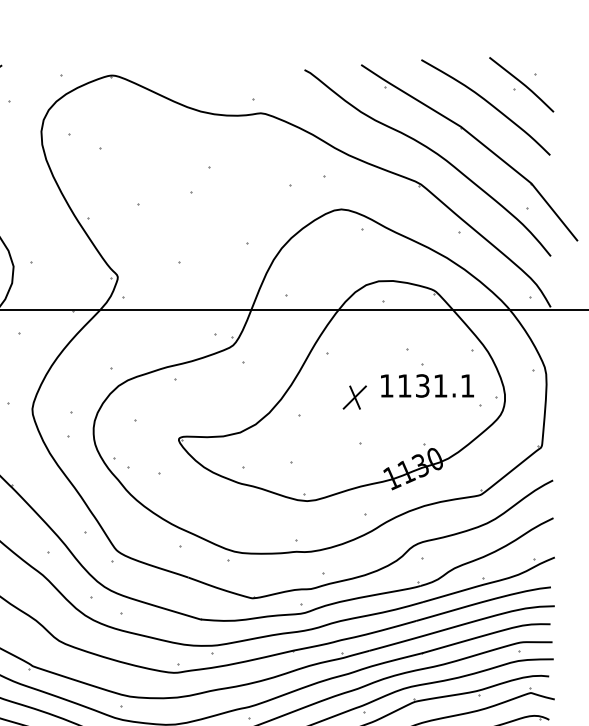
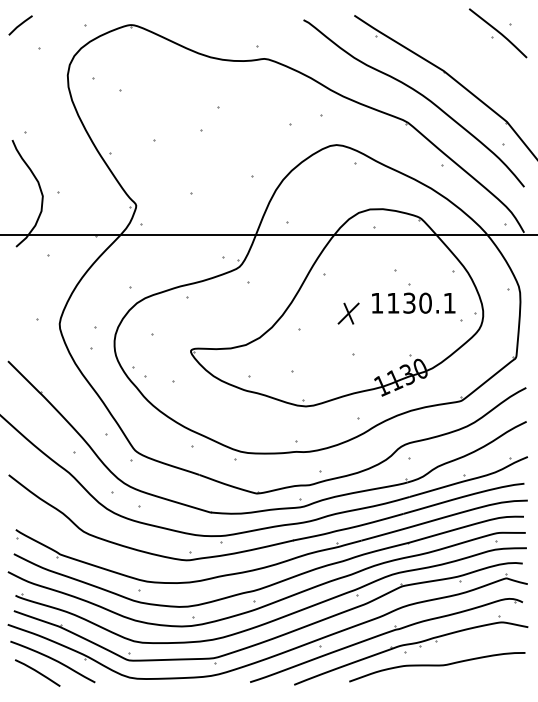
curve: (488, 103) -> (468, 50), removed
text: (440, 385) -> (425, 302), 1131.1 -> 1130.1

